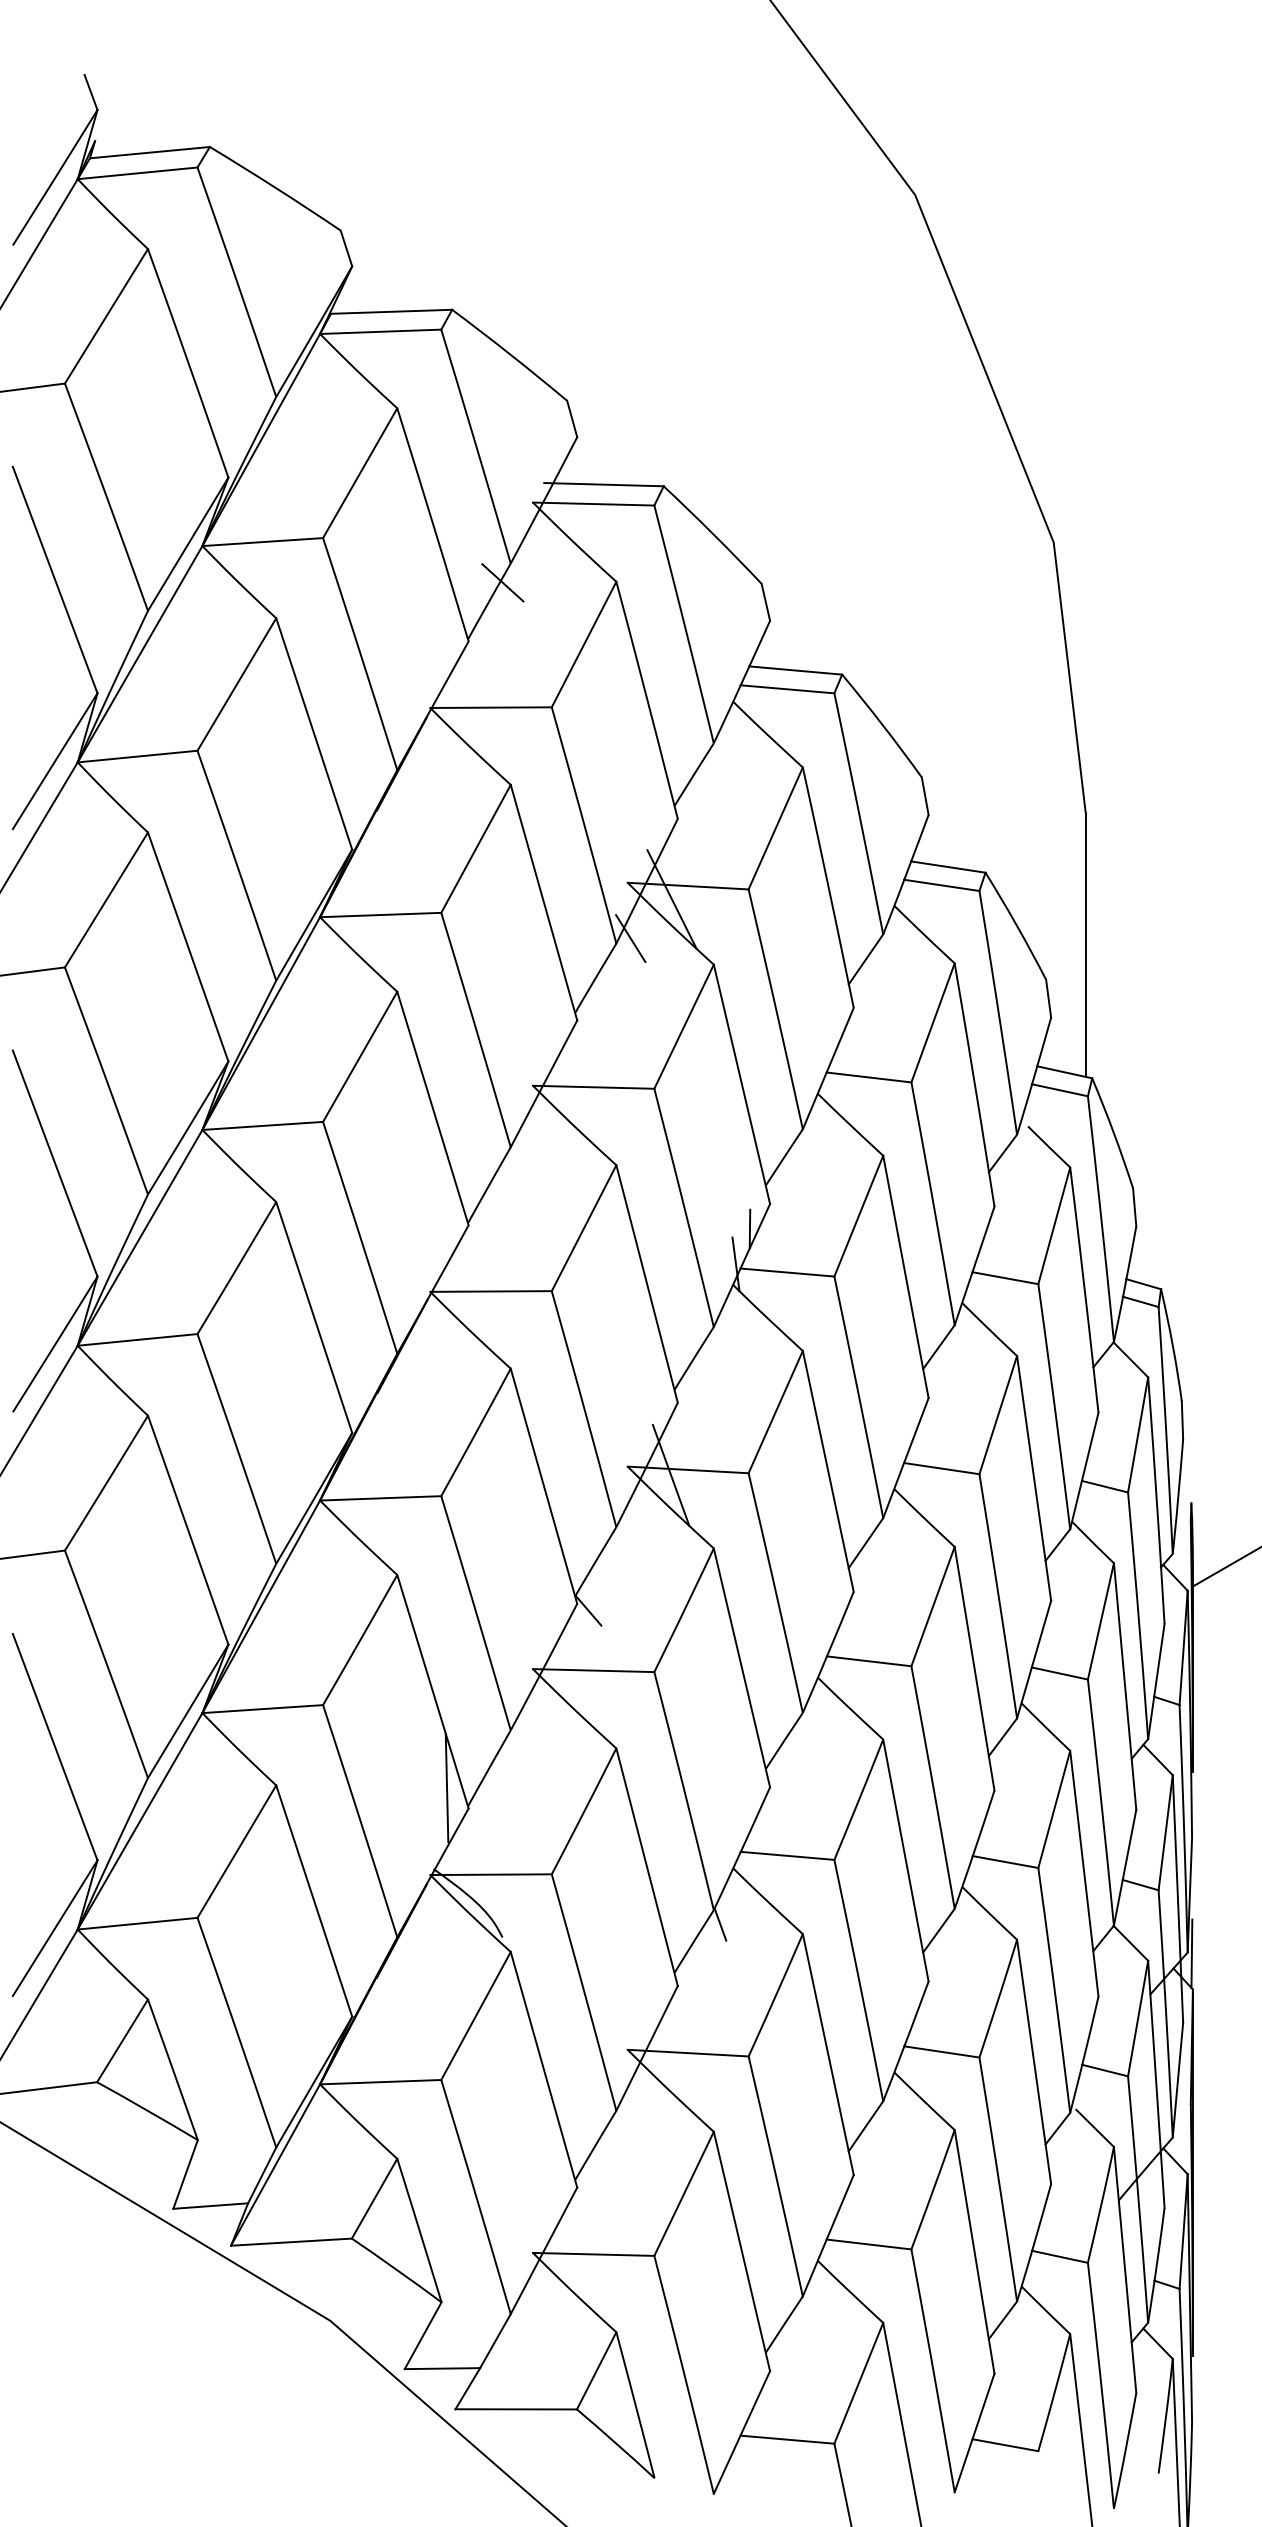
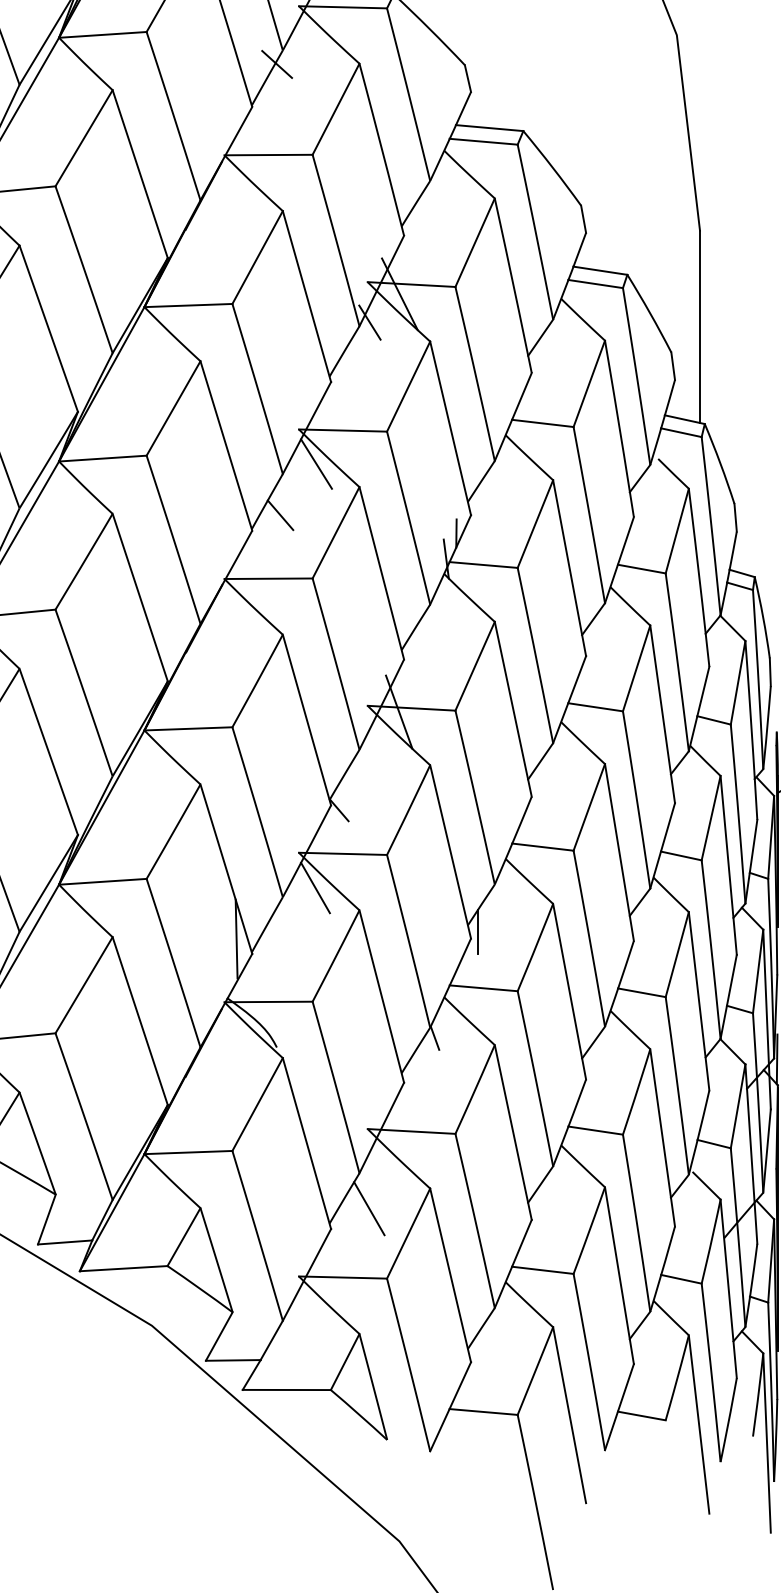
line: (556, 1133) -> (316, 464), added
line: (507, 1203) -> (280, 514), added
line: (555, 1717) -> (315, 887), added
line: (779, 1778) -> (477, 932), added
line: (629, 2159) -> (369, 1208), added

